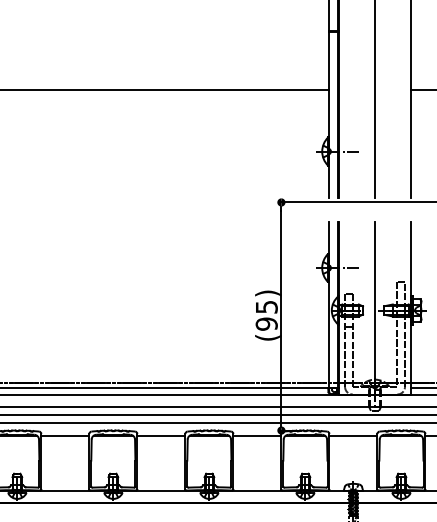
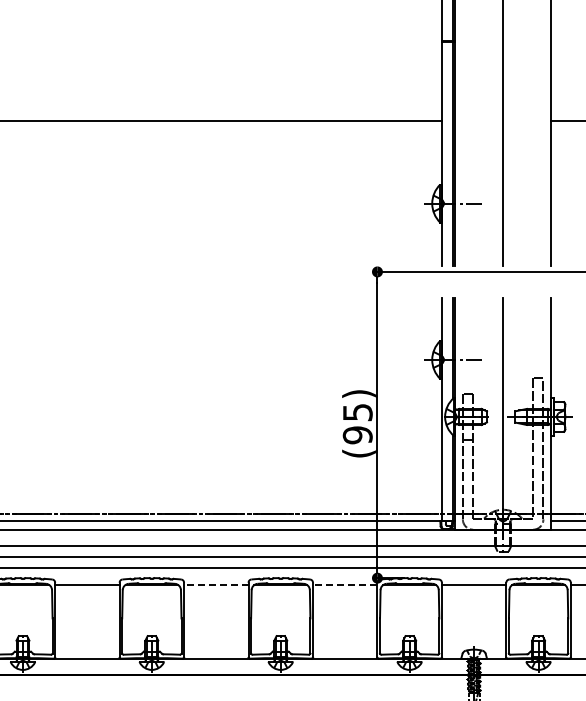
line: (160, 435) -> (215, 584), solid -> dashed
line: (256, 435) -> (344, 584), solid -> dashed

